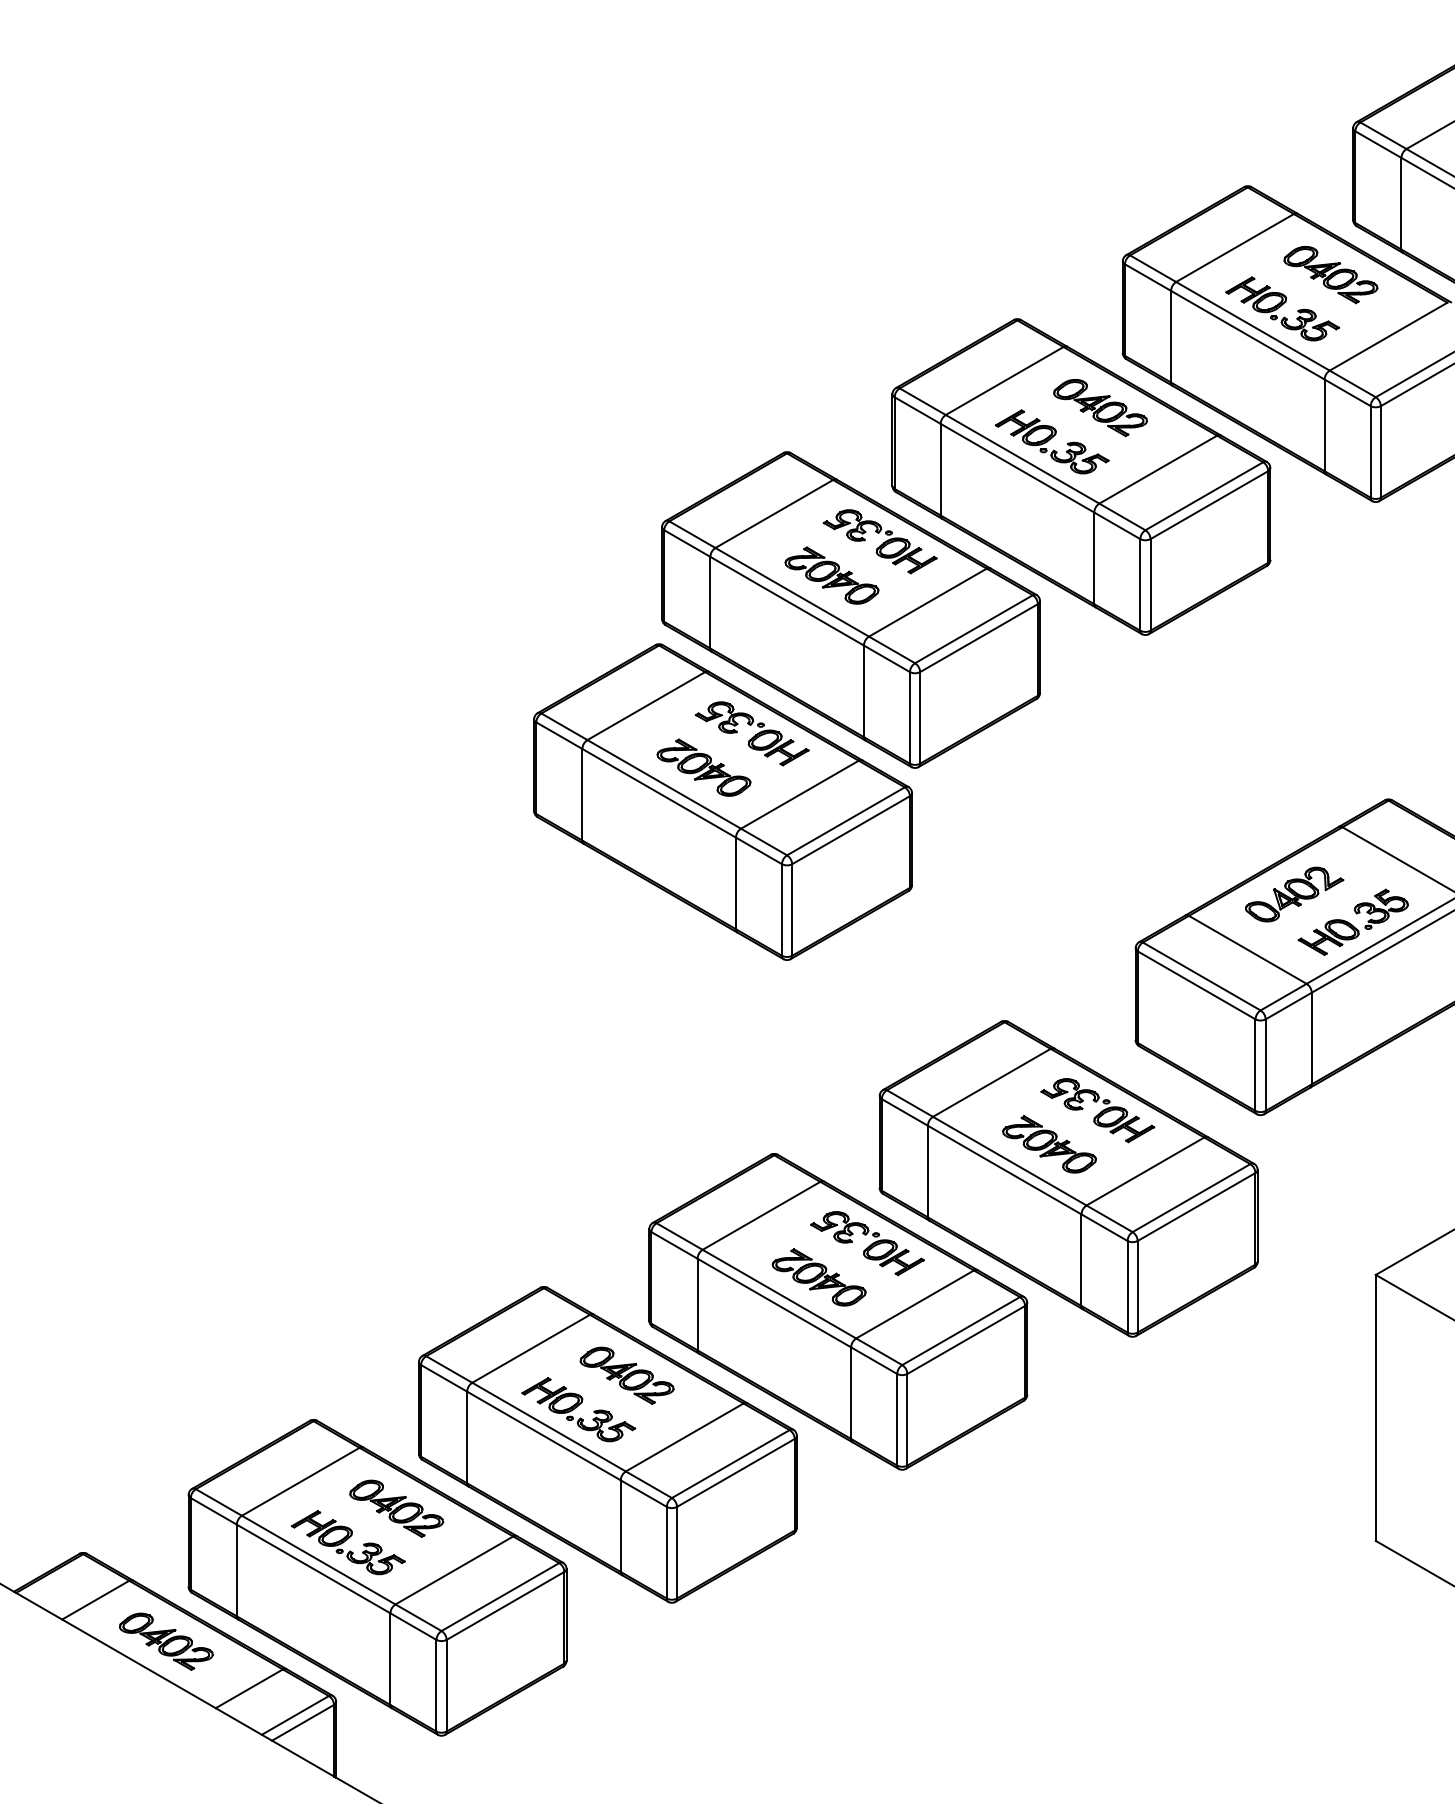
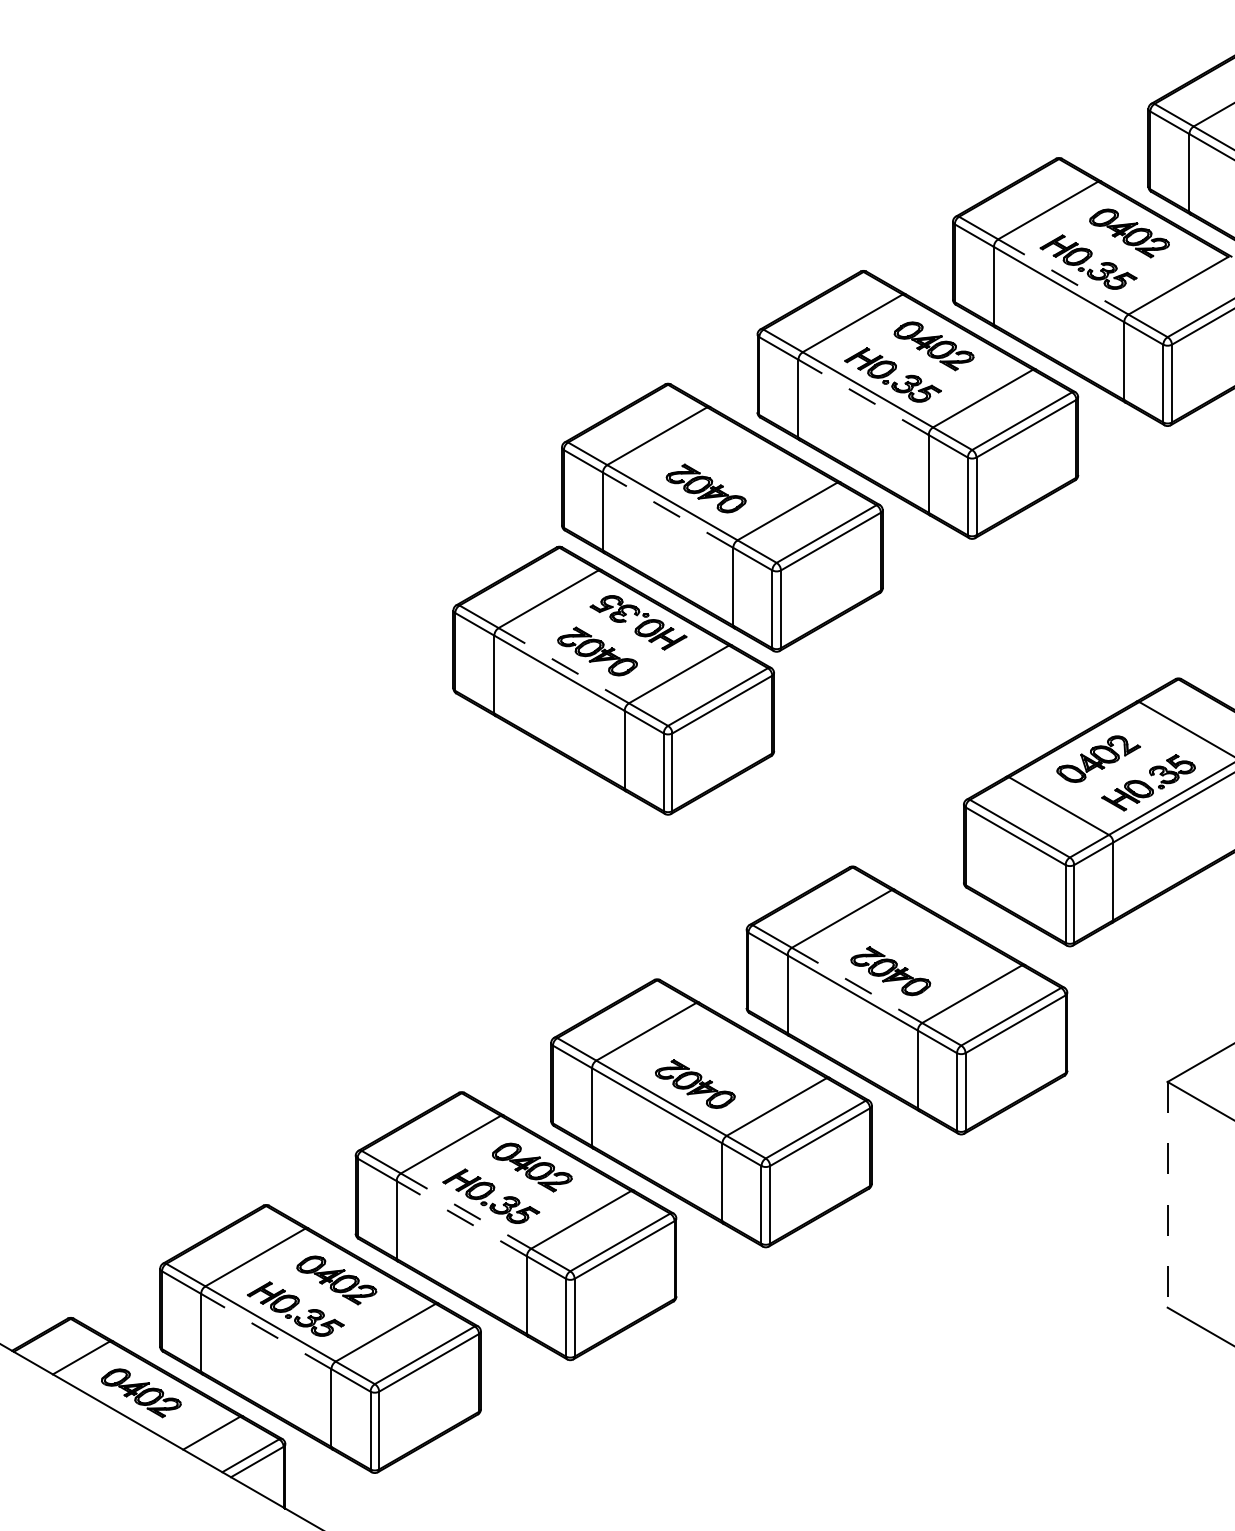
line: (1252, 326) -> (1063, 277), solid -> dashed
line: (1017, 468) -> (863, 397), solid -> dashed
part: (879, 541) -> (746, 459), removed
line: (787, 601) -> (668, 510), solid -> dashed
line: (664, 784) -> (564, 665), solid -> dashed
part: (1097, 1110) -> (931, 942), removed
line: (1009, 1161) -> (856, 985), solid -> dashed
part: (867, 1243) -> (736, 1055), removed
line: (1375, 1408) -> (1167, 1195), solid -> dashed
line: (549, 1427) -> (466, 1211), solid -> dashed
line: (543, 1435) -> (461, 1218), solid -> dashed
line: (313, 1568) -> (266, 1331), solid -> dashed

